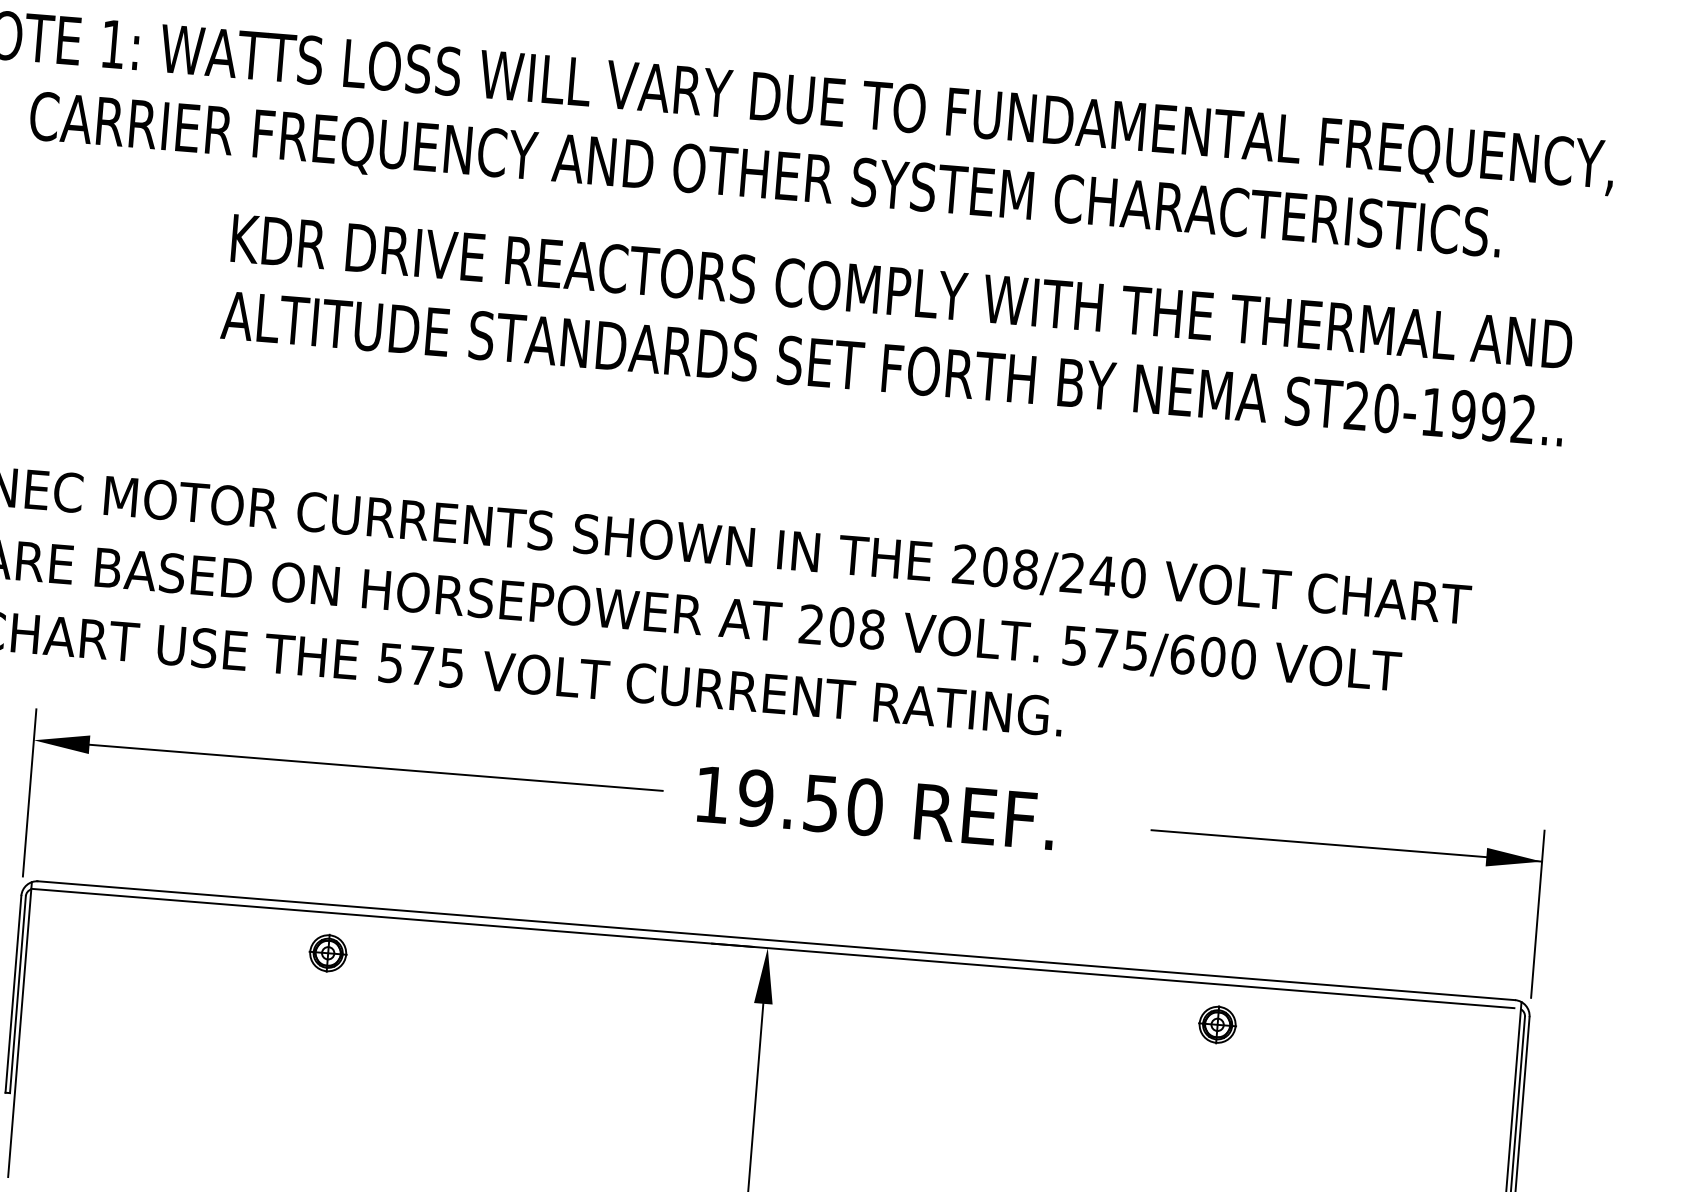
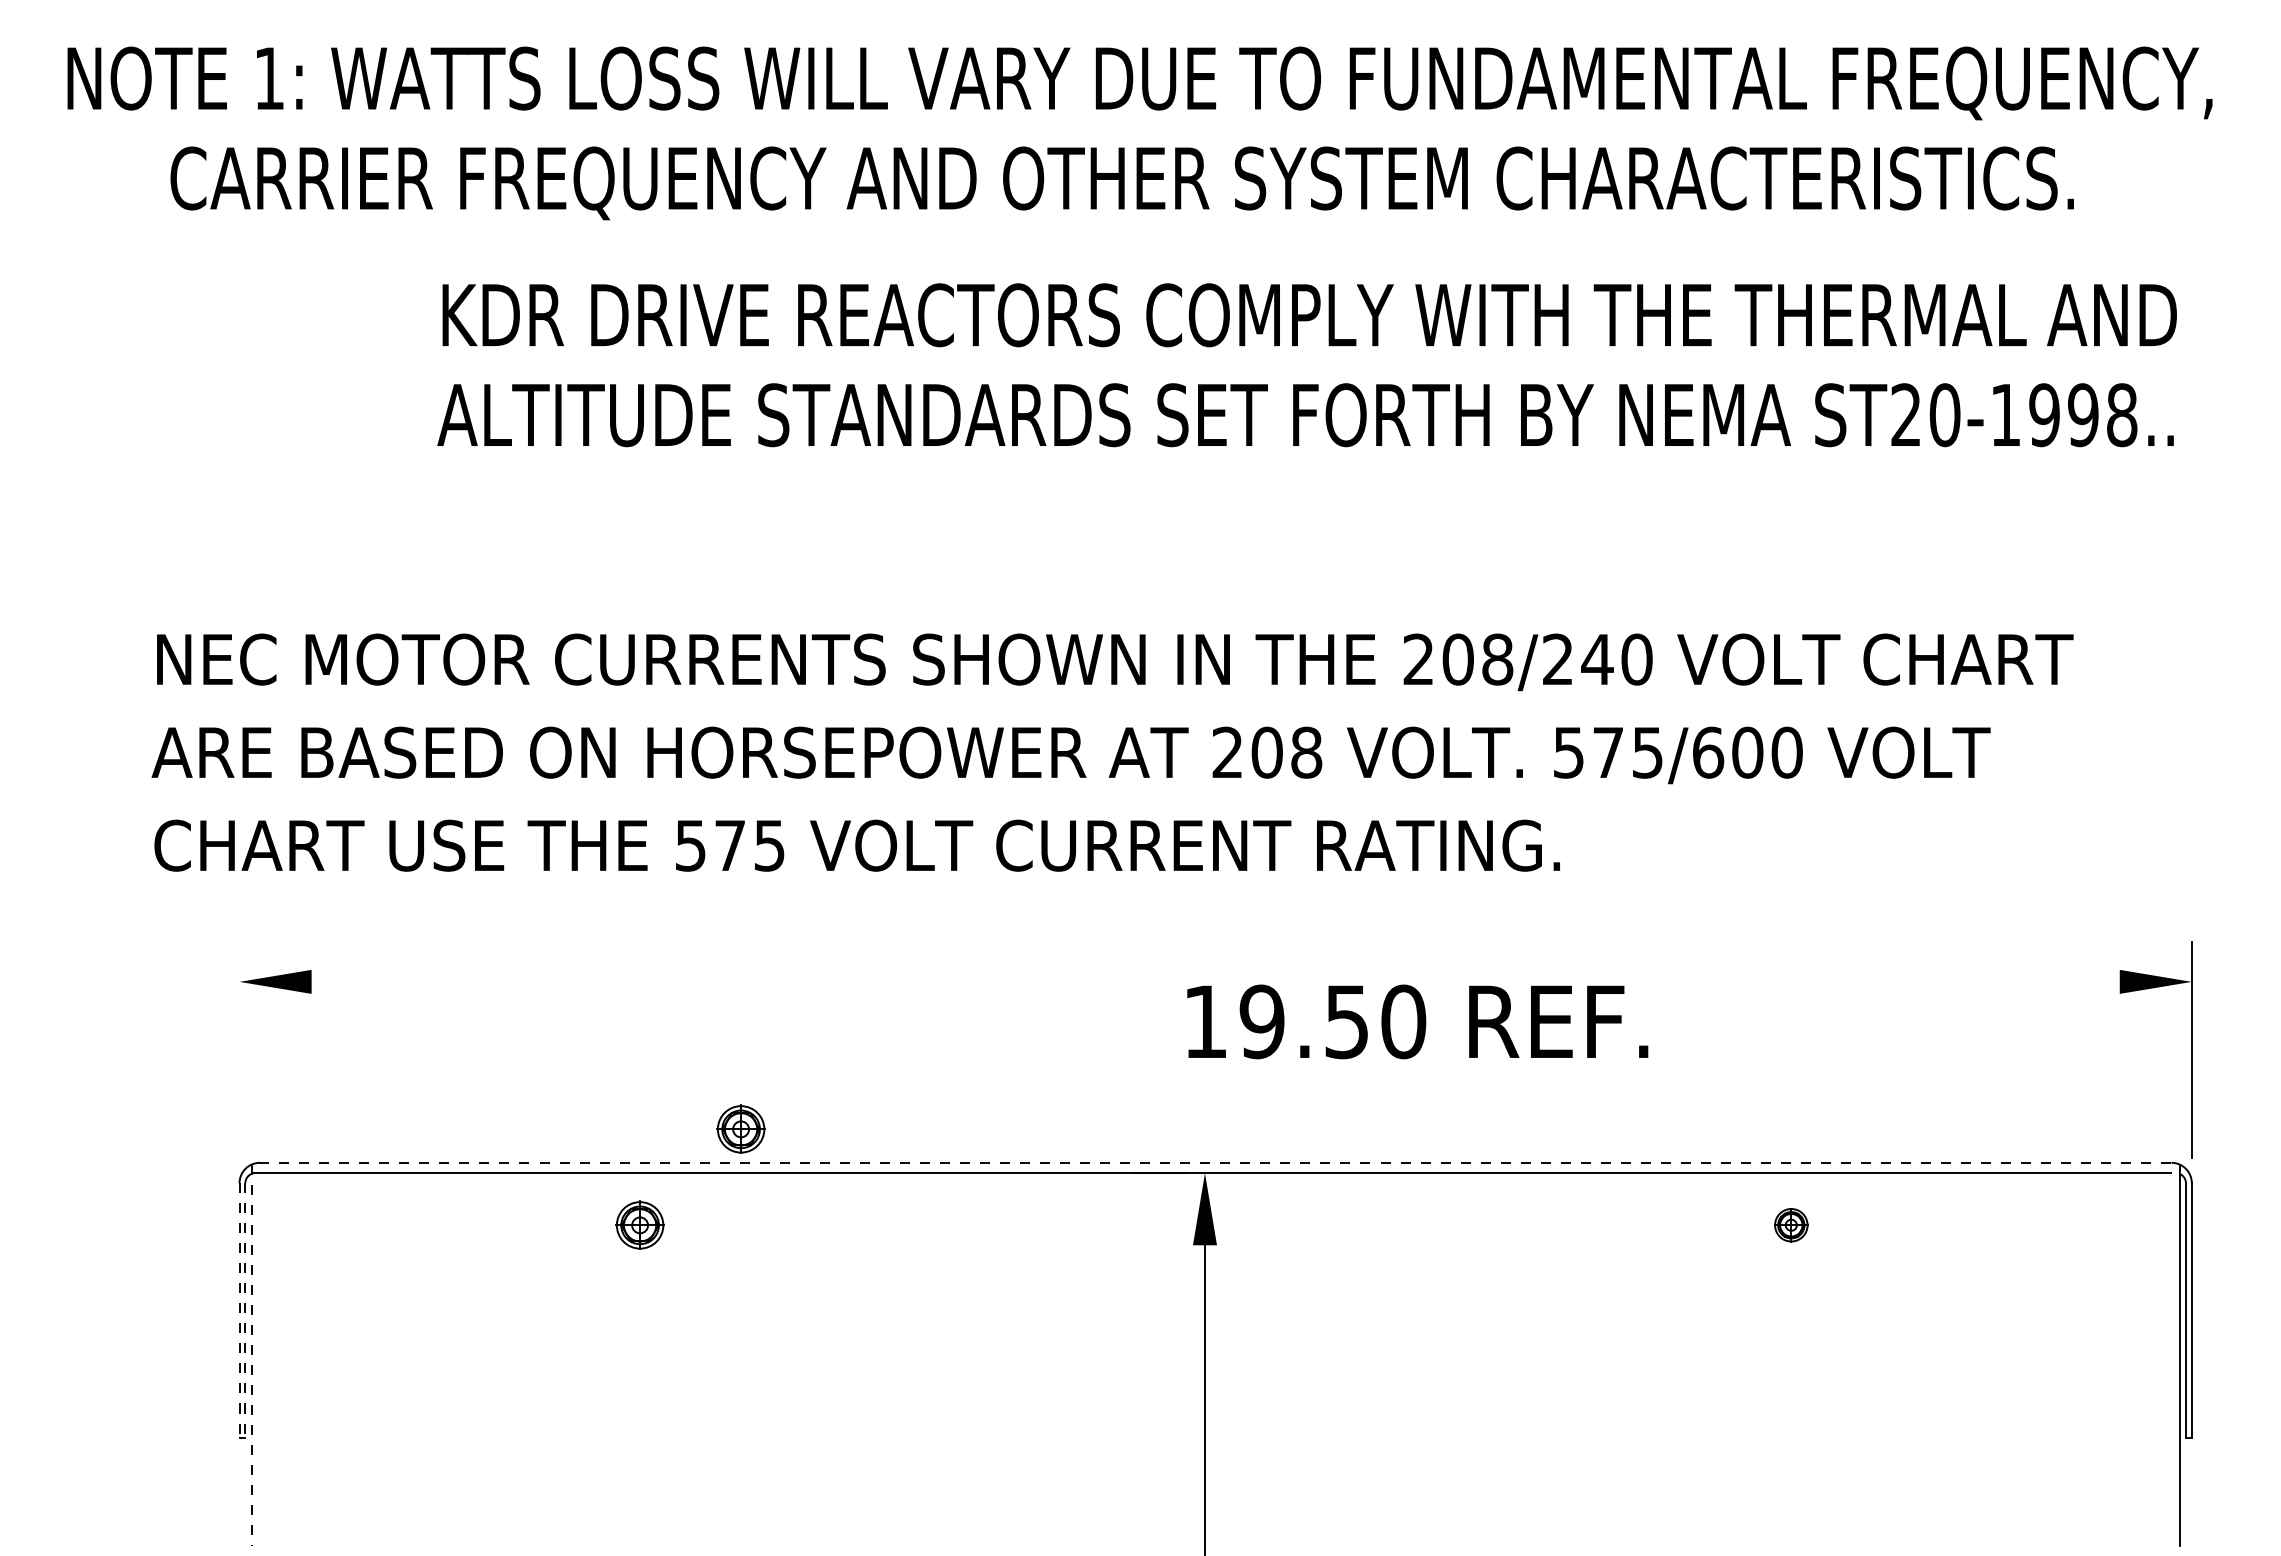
text: (1523, 419) -> (2122, 415), ST20-1992.. -> ST20-1998..
line: (376, 767) -> (682, 981), removed
line: (29, 792) -> (239, 1049), removed
text: (875, 807) -> (1417, 1021), moved
line: (1346, 845) -> (1938, 981), removed
part: (411, 884) -> (740, 1128), added
line: (775, 940) -> (1214, 1162), solid -> dashed
line: (13, 994) -> (239, 1311), solid -> dashed
line: (18, 995) -> (245, 1311), solid -> dashed
part: (1216, 1024) -> (1790, 1224), size x0.7
line: (19, 1029) -> (251, 1355), solid -> dashed

